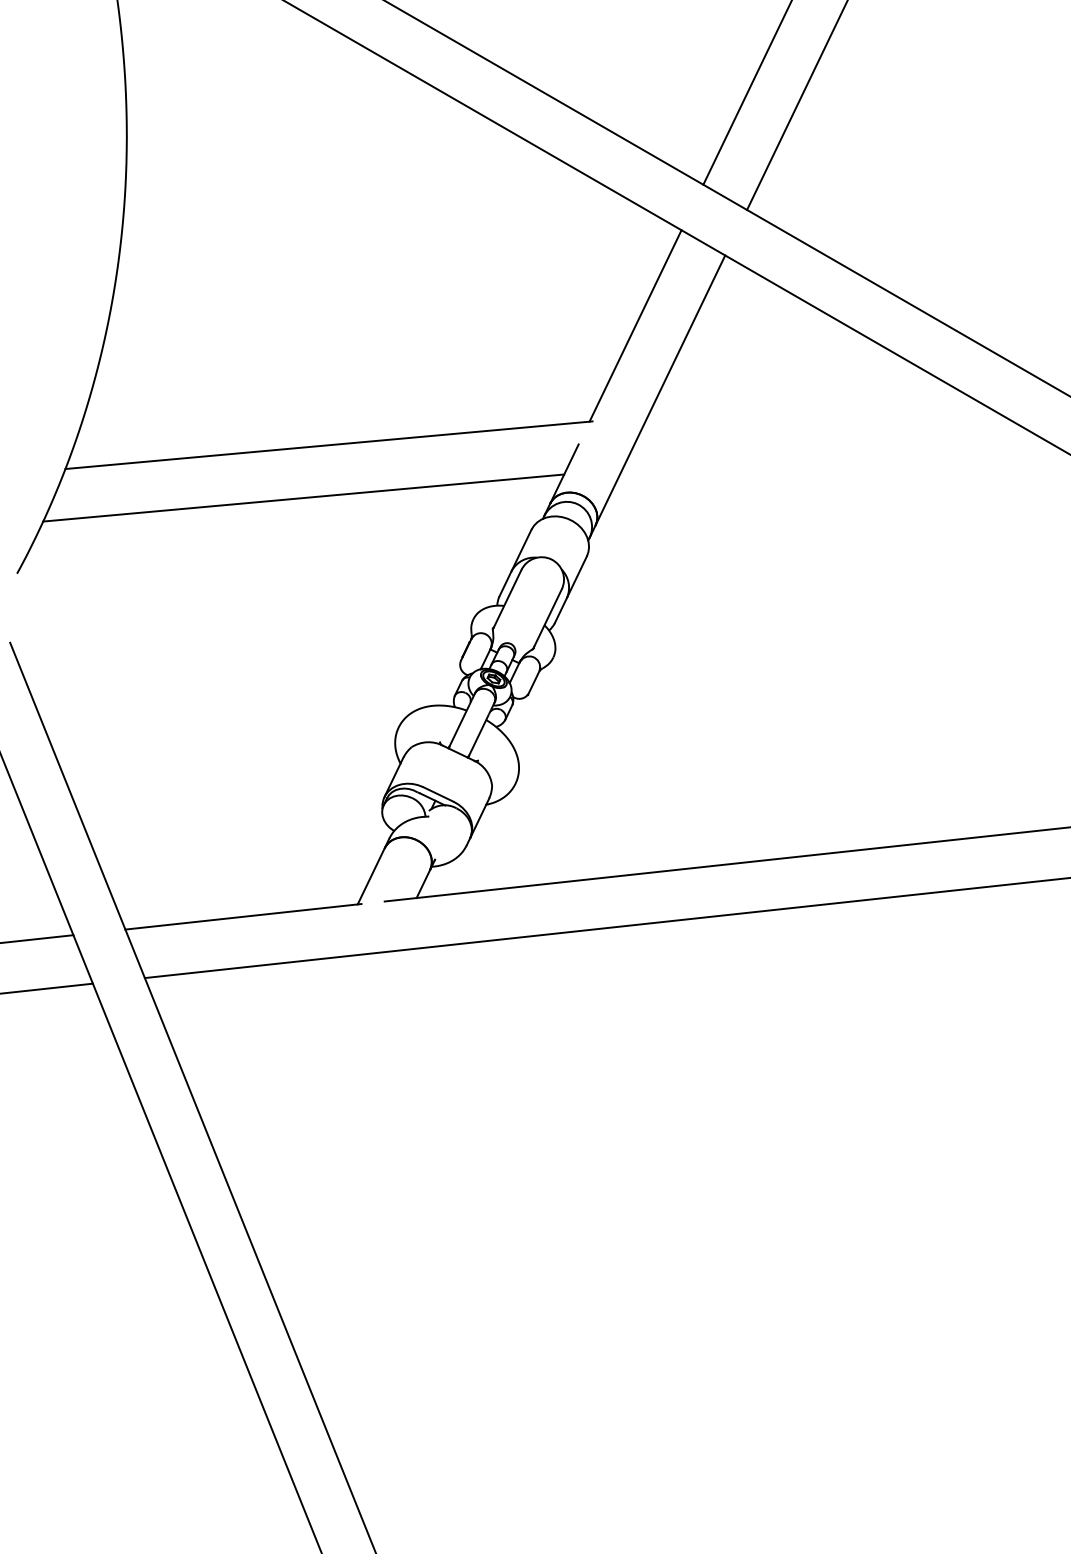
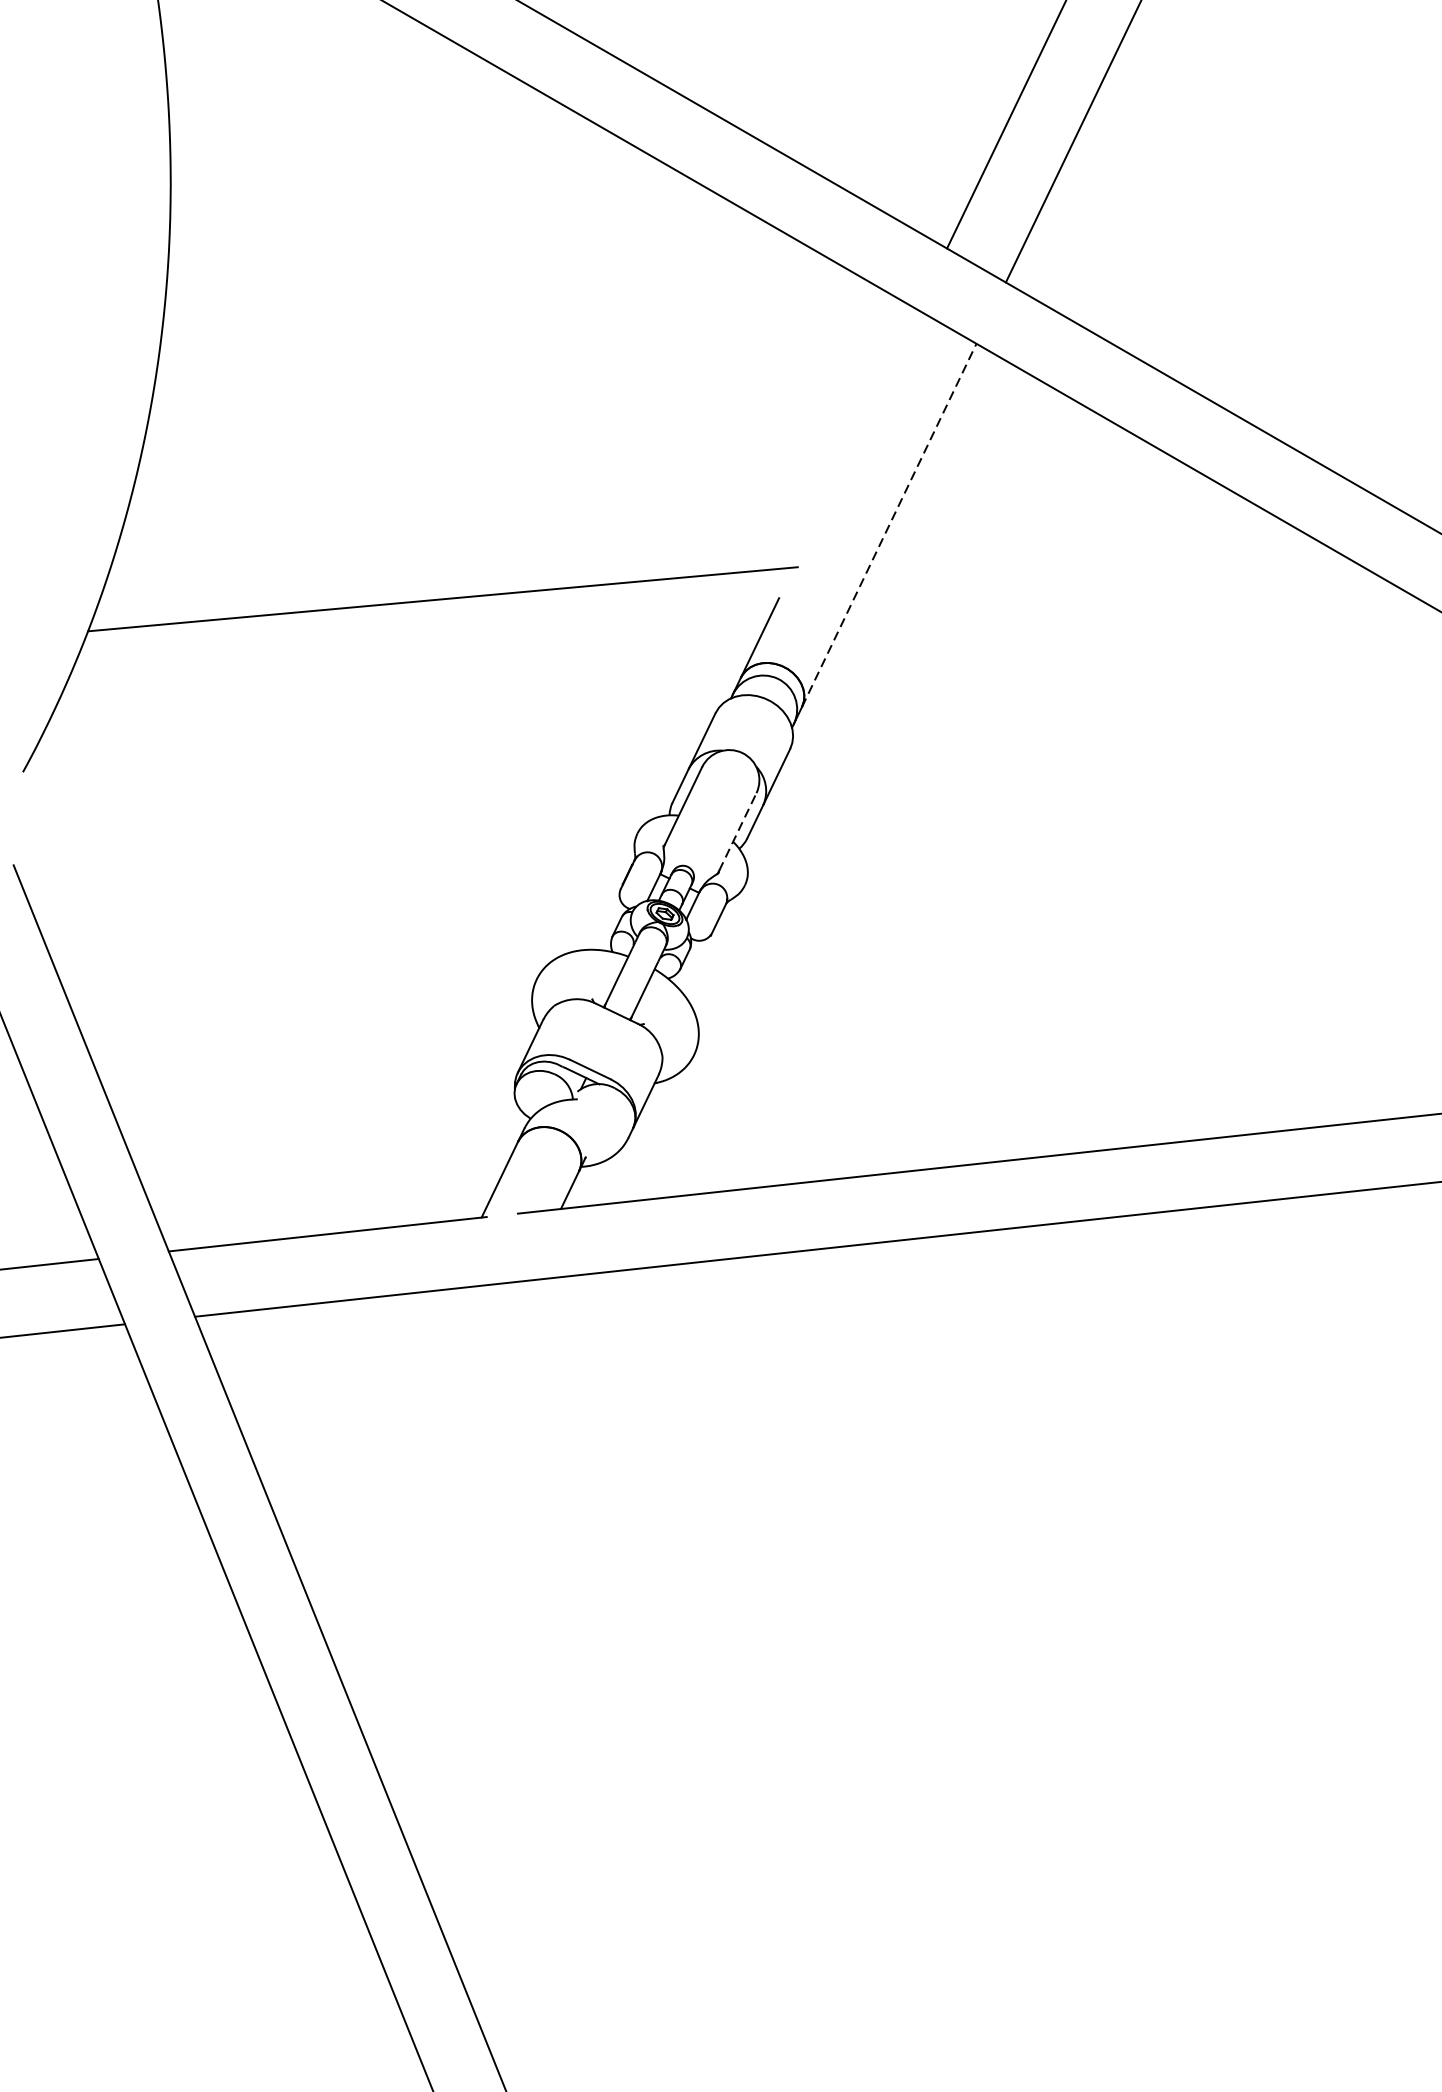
line: (635, 325) -> (855, 438), removed
line: (660, 390) -> (889, 525), solid -> dashed
line: (303, 497) -> (408, 669), removed
line: (548, 618) -> (738, 832), solid -> dashed

